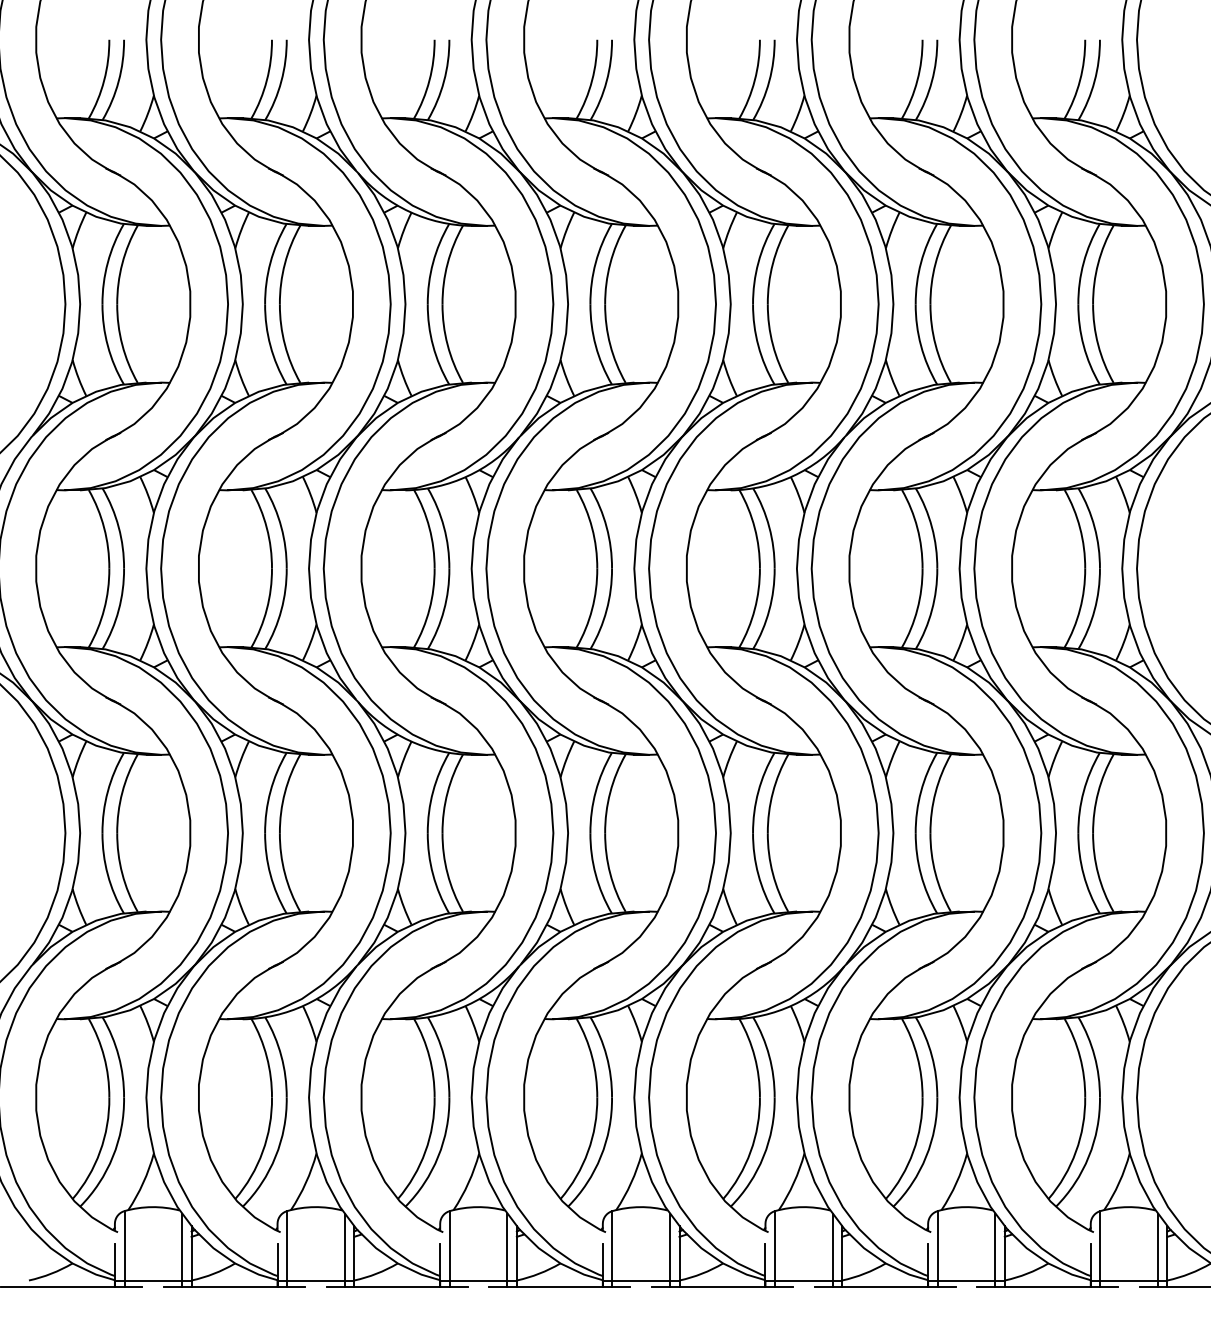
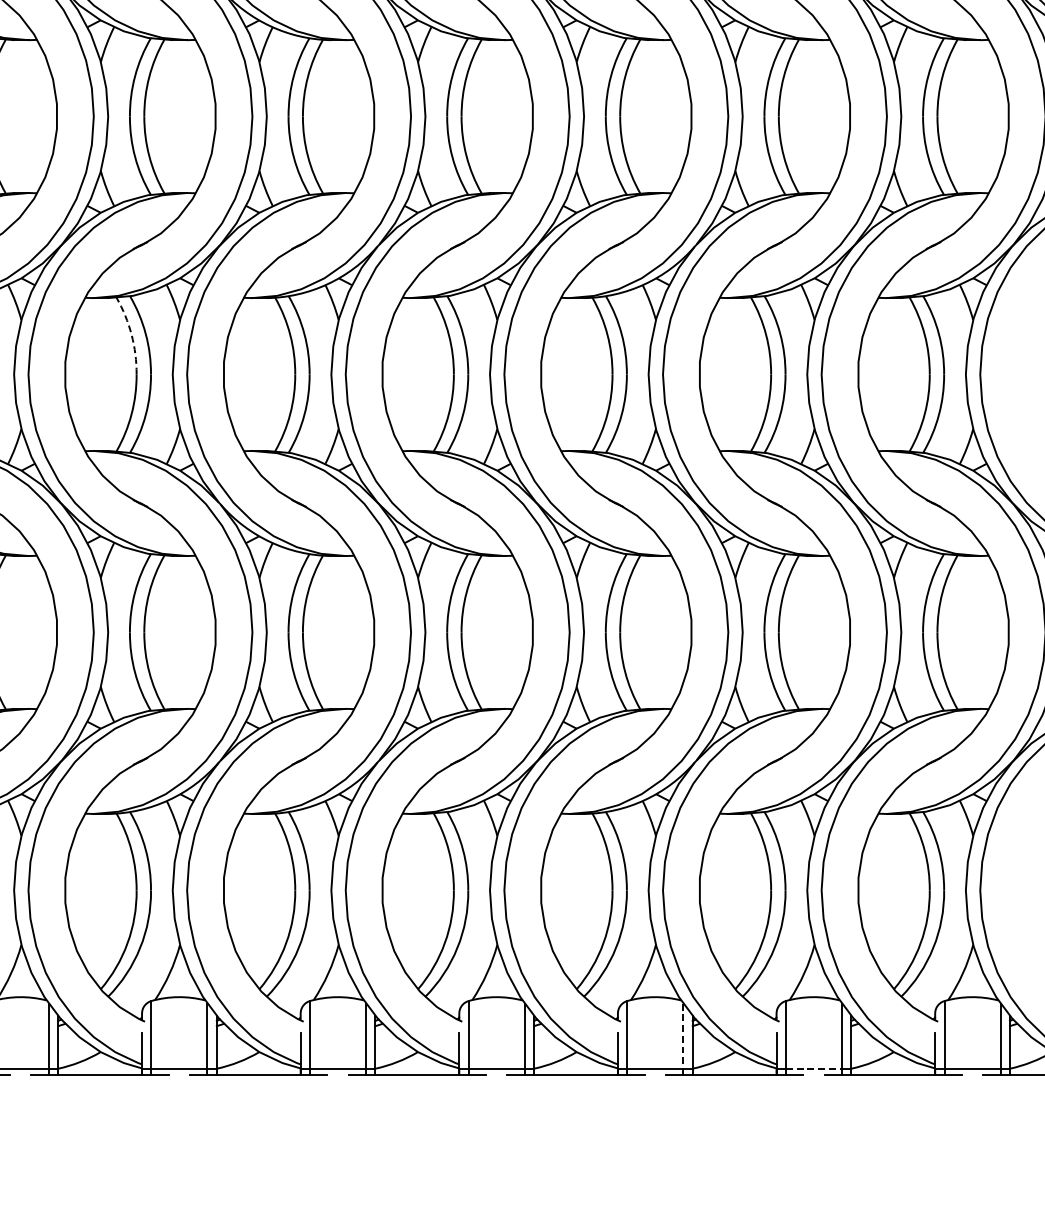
arc: (266, 528) -> (131, 335), solid -> dashed
line: (832, 1247) -> (683, 1036), solid -> dashed
line: (966, 1280) -> (813, 1068), solid -> dashed

